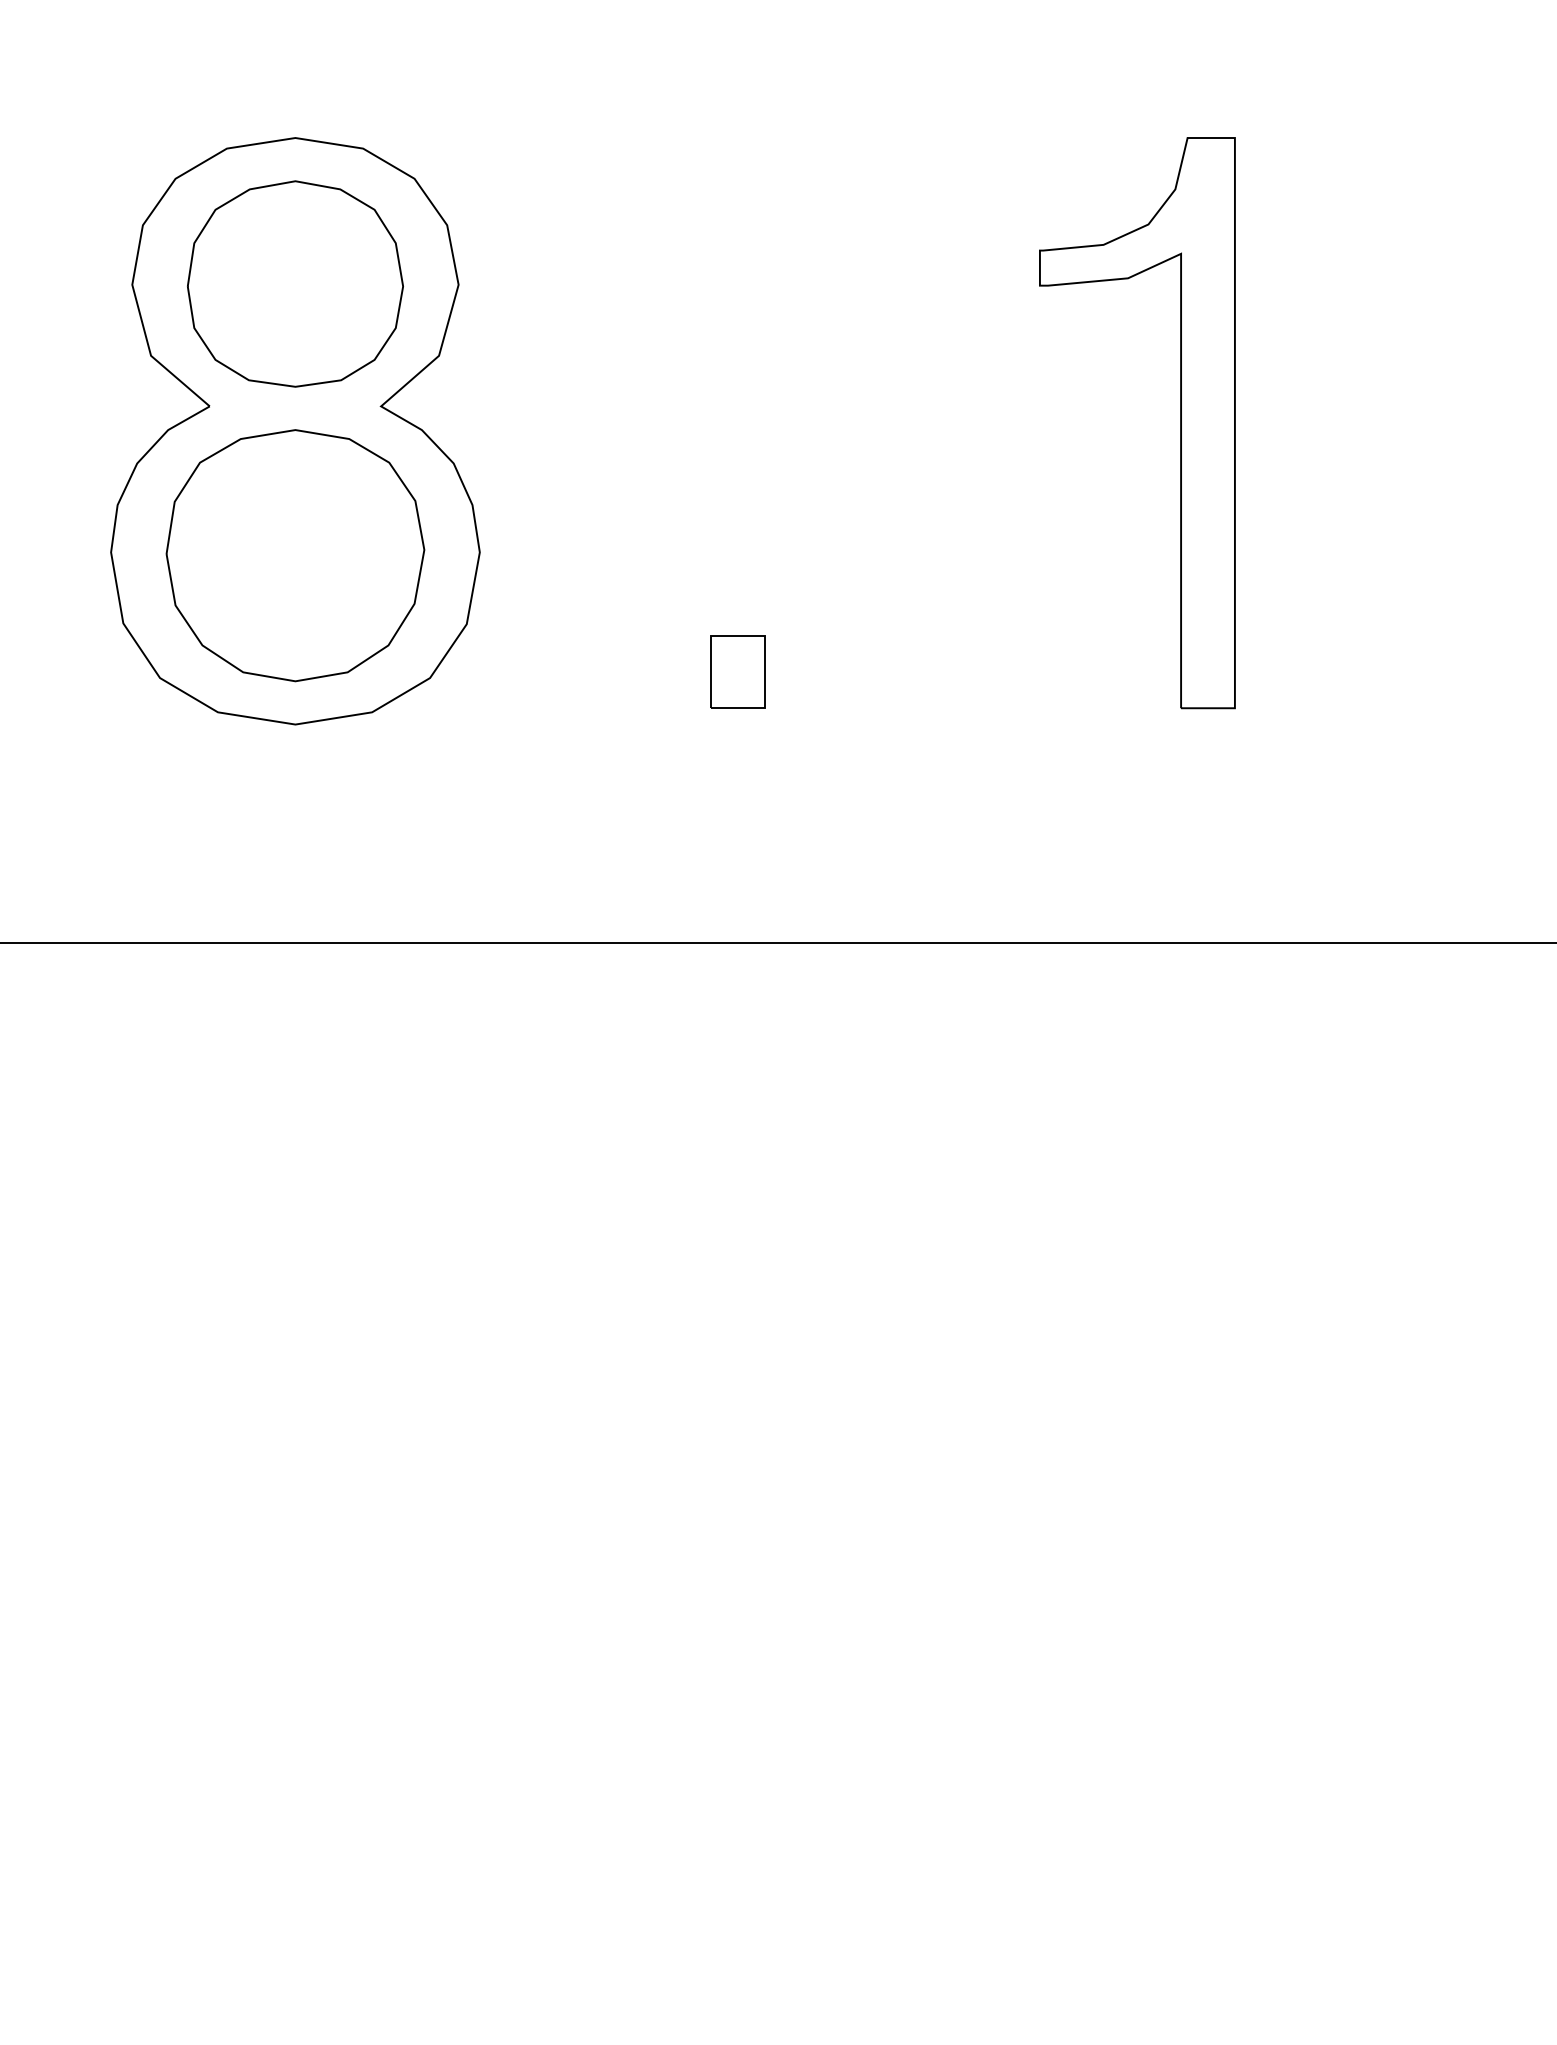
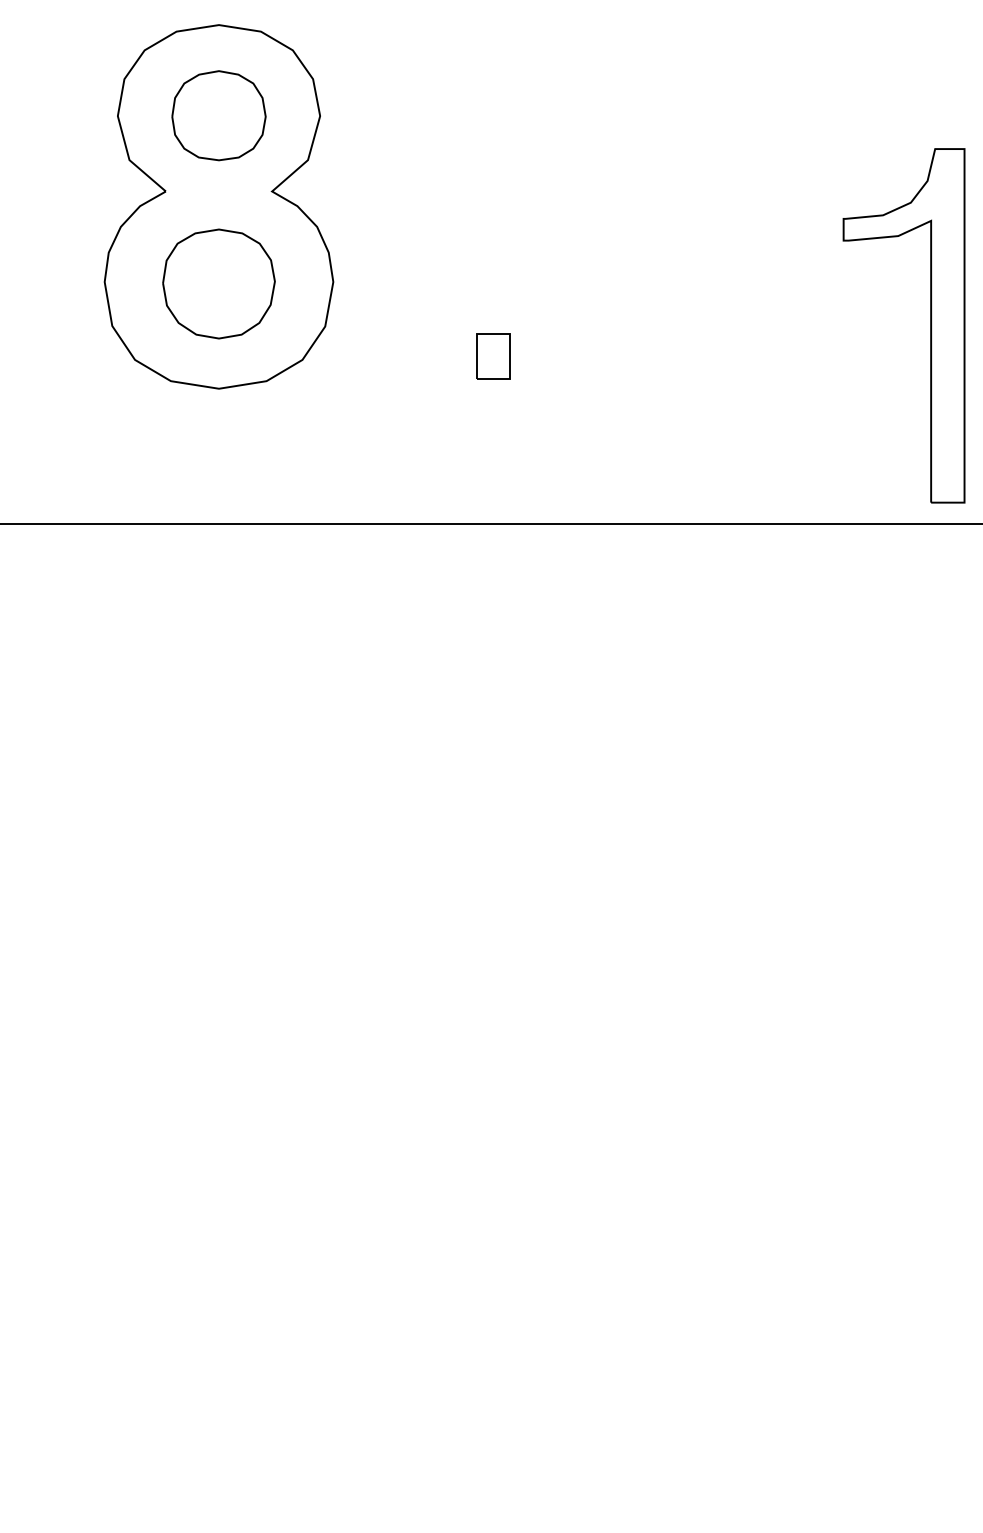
part: (294, 283) -> (218, 115), size x0.7
part: (1180, 422) -> (930, 325), moved
part: (294, 554) -> (218, 283), size x0.7

